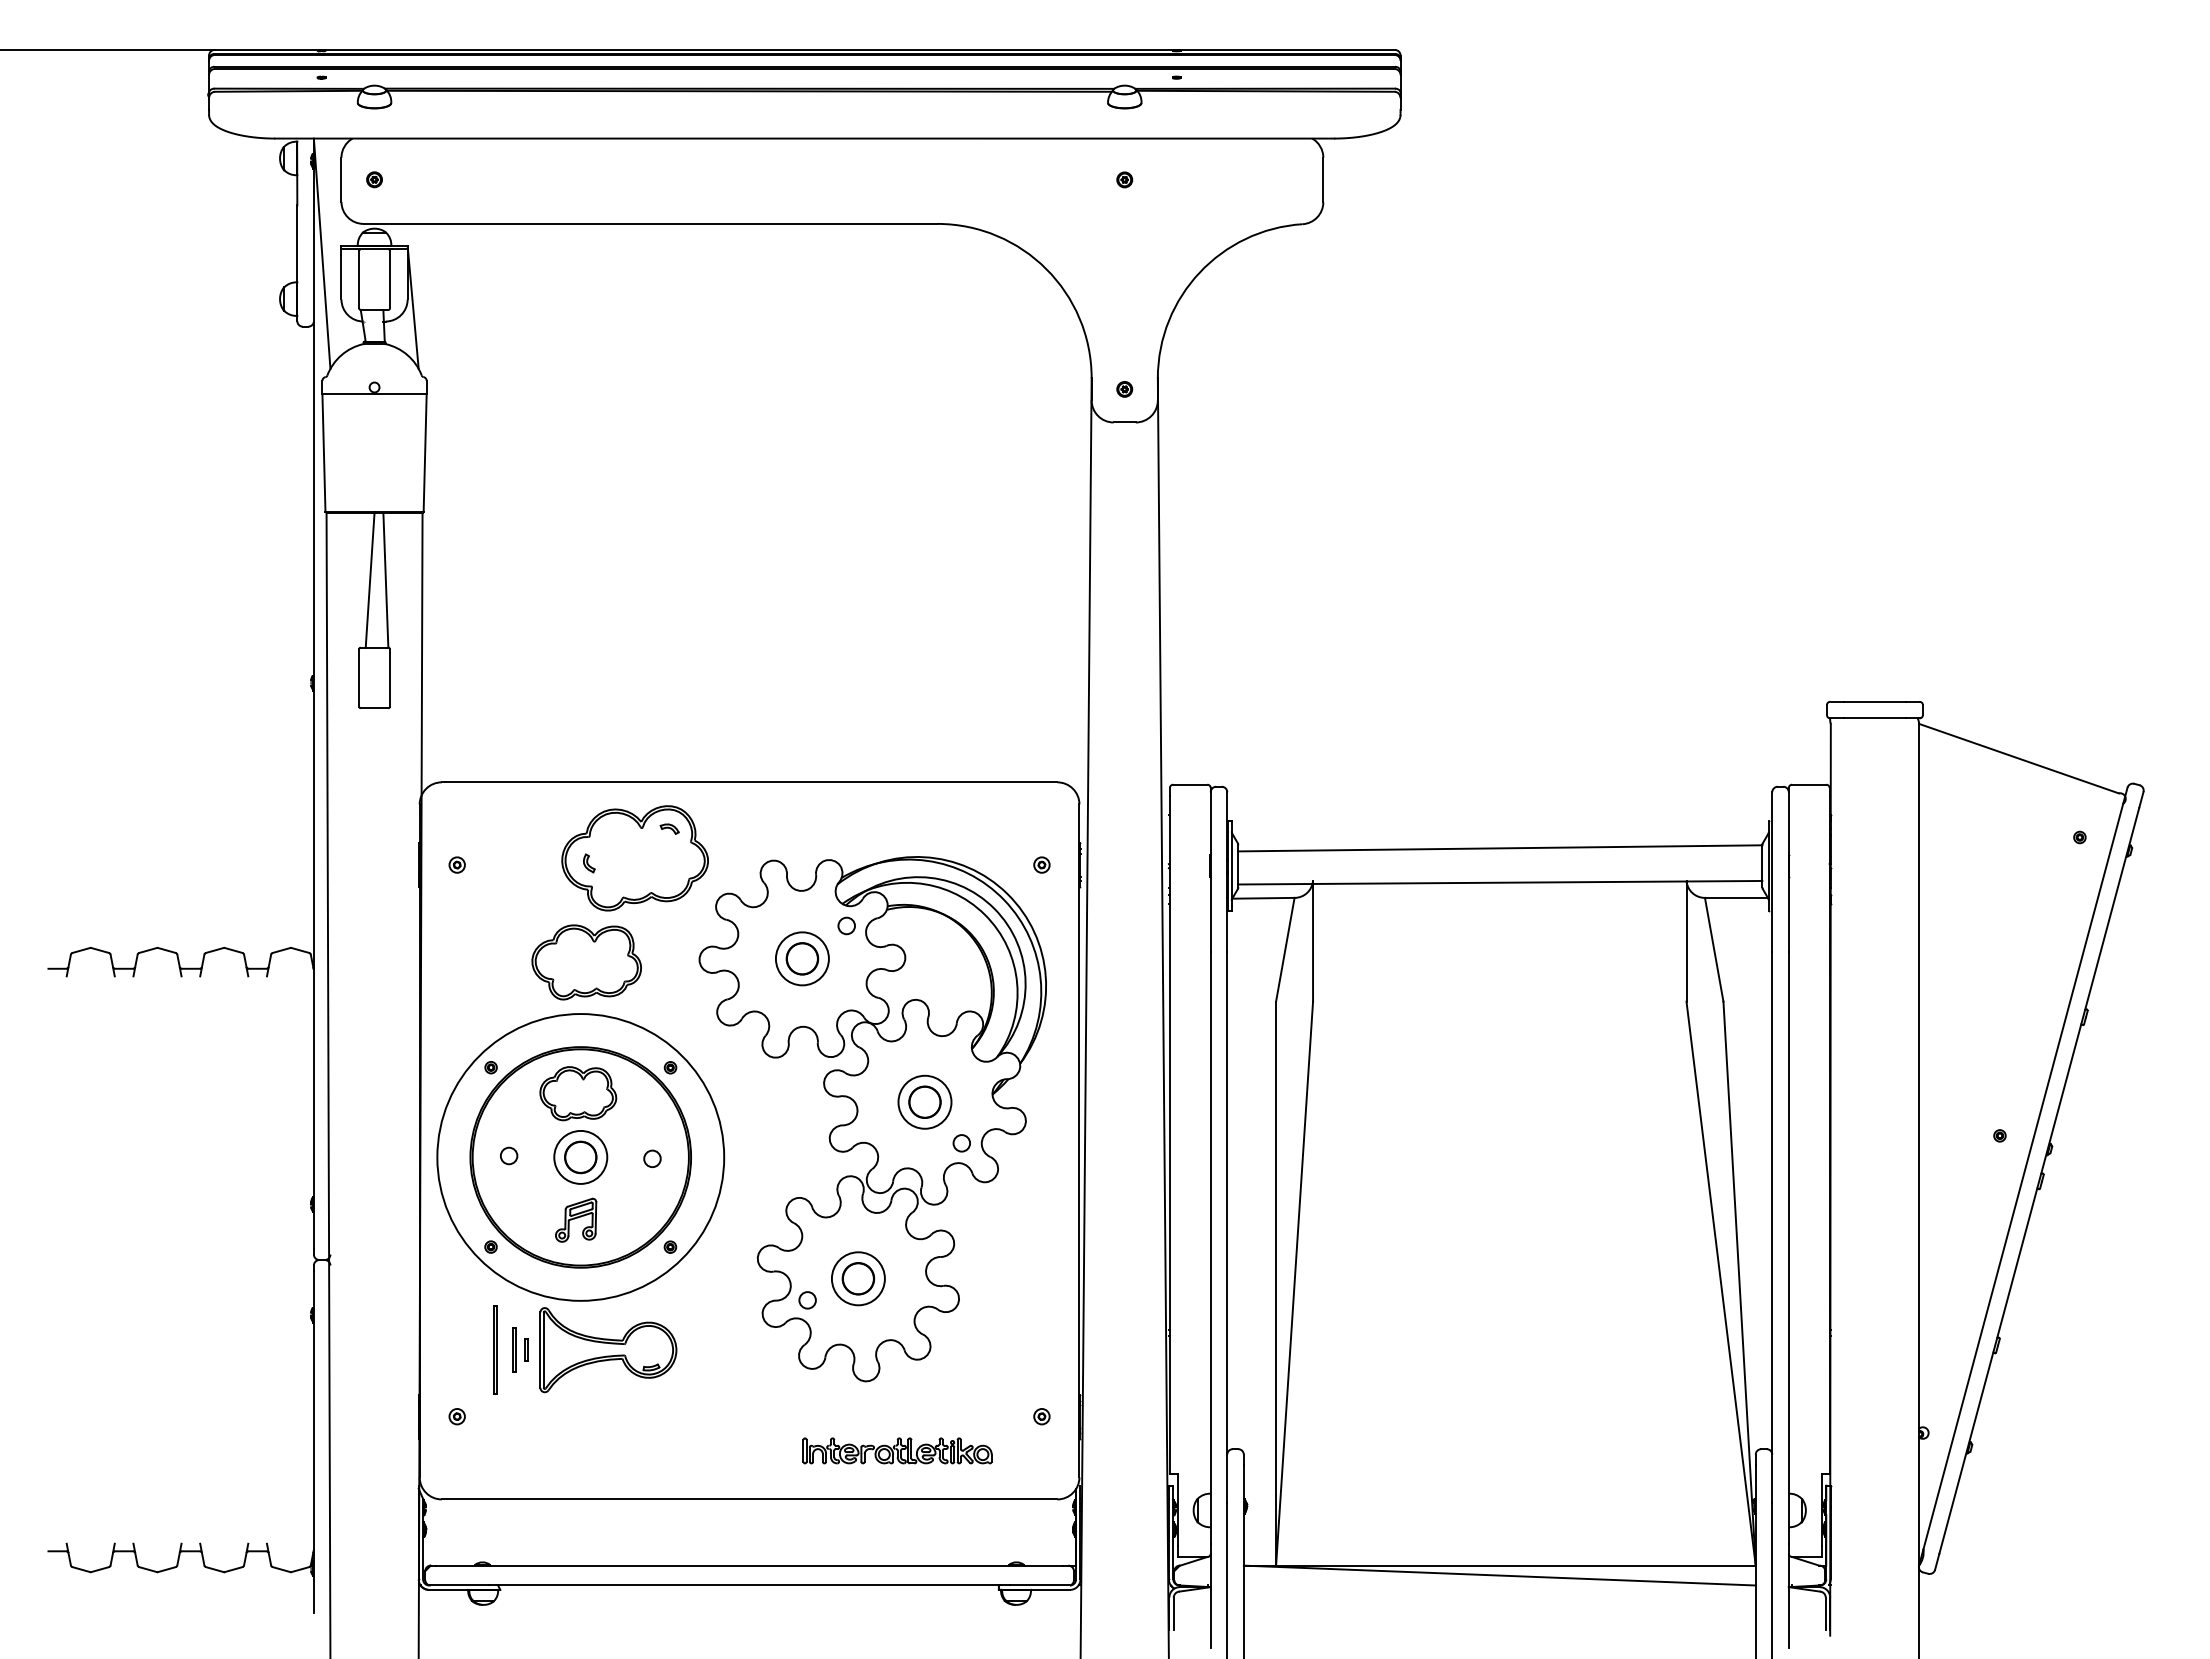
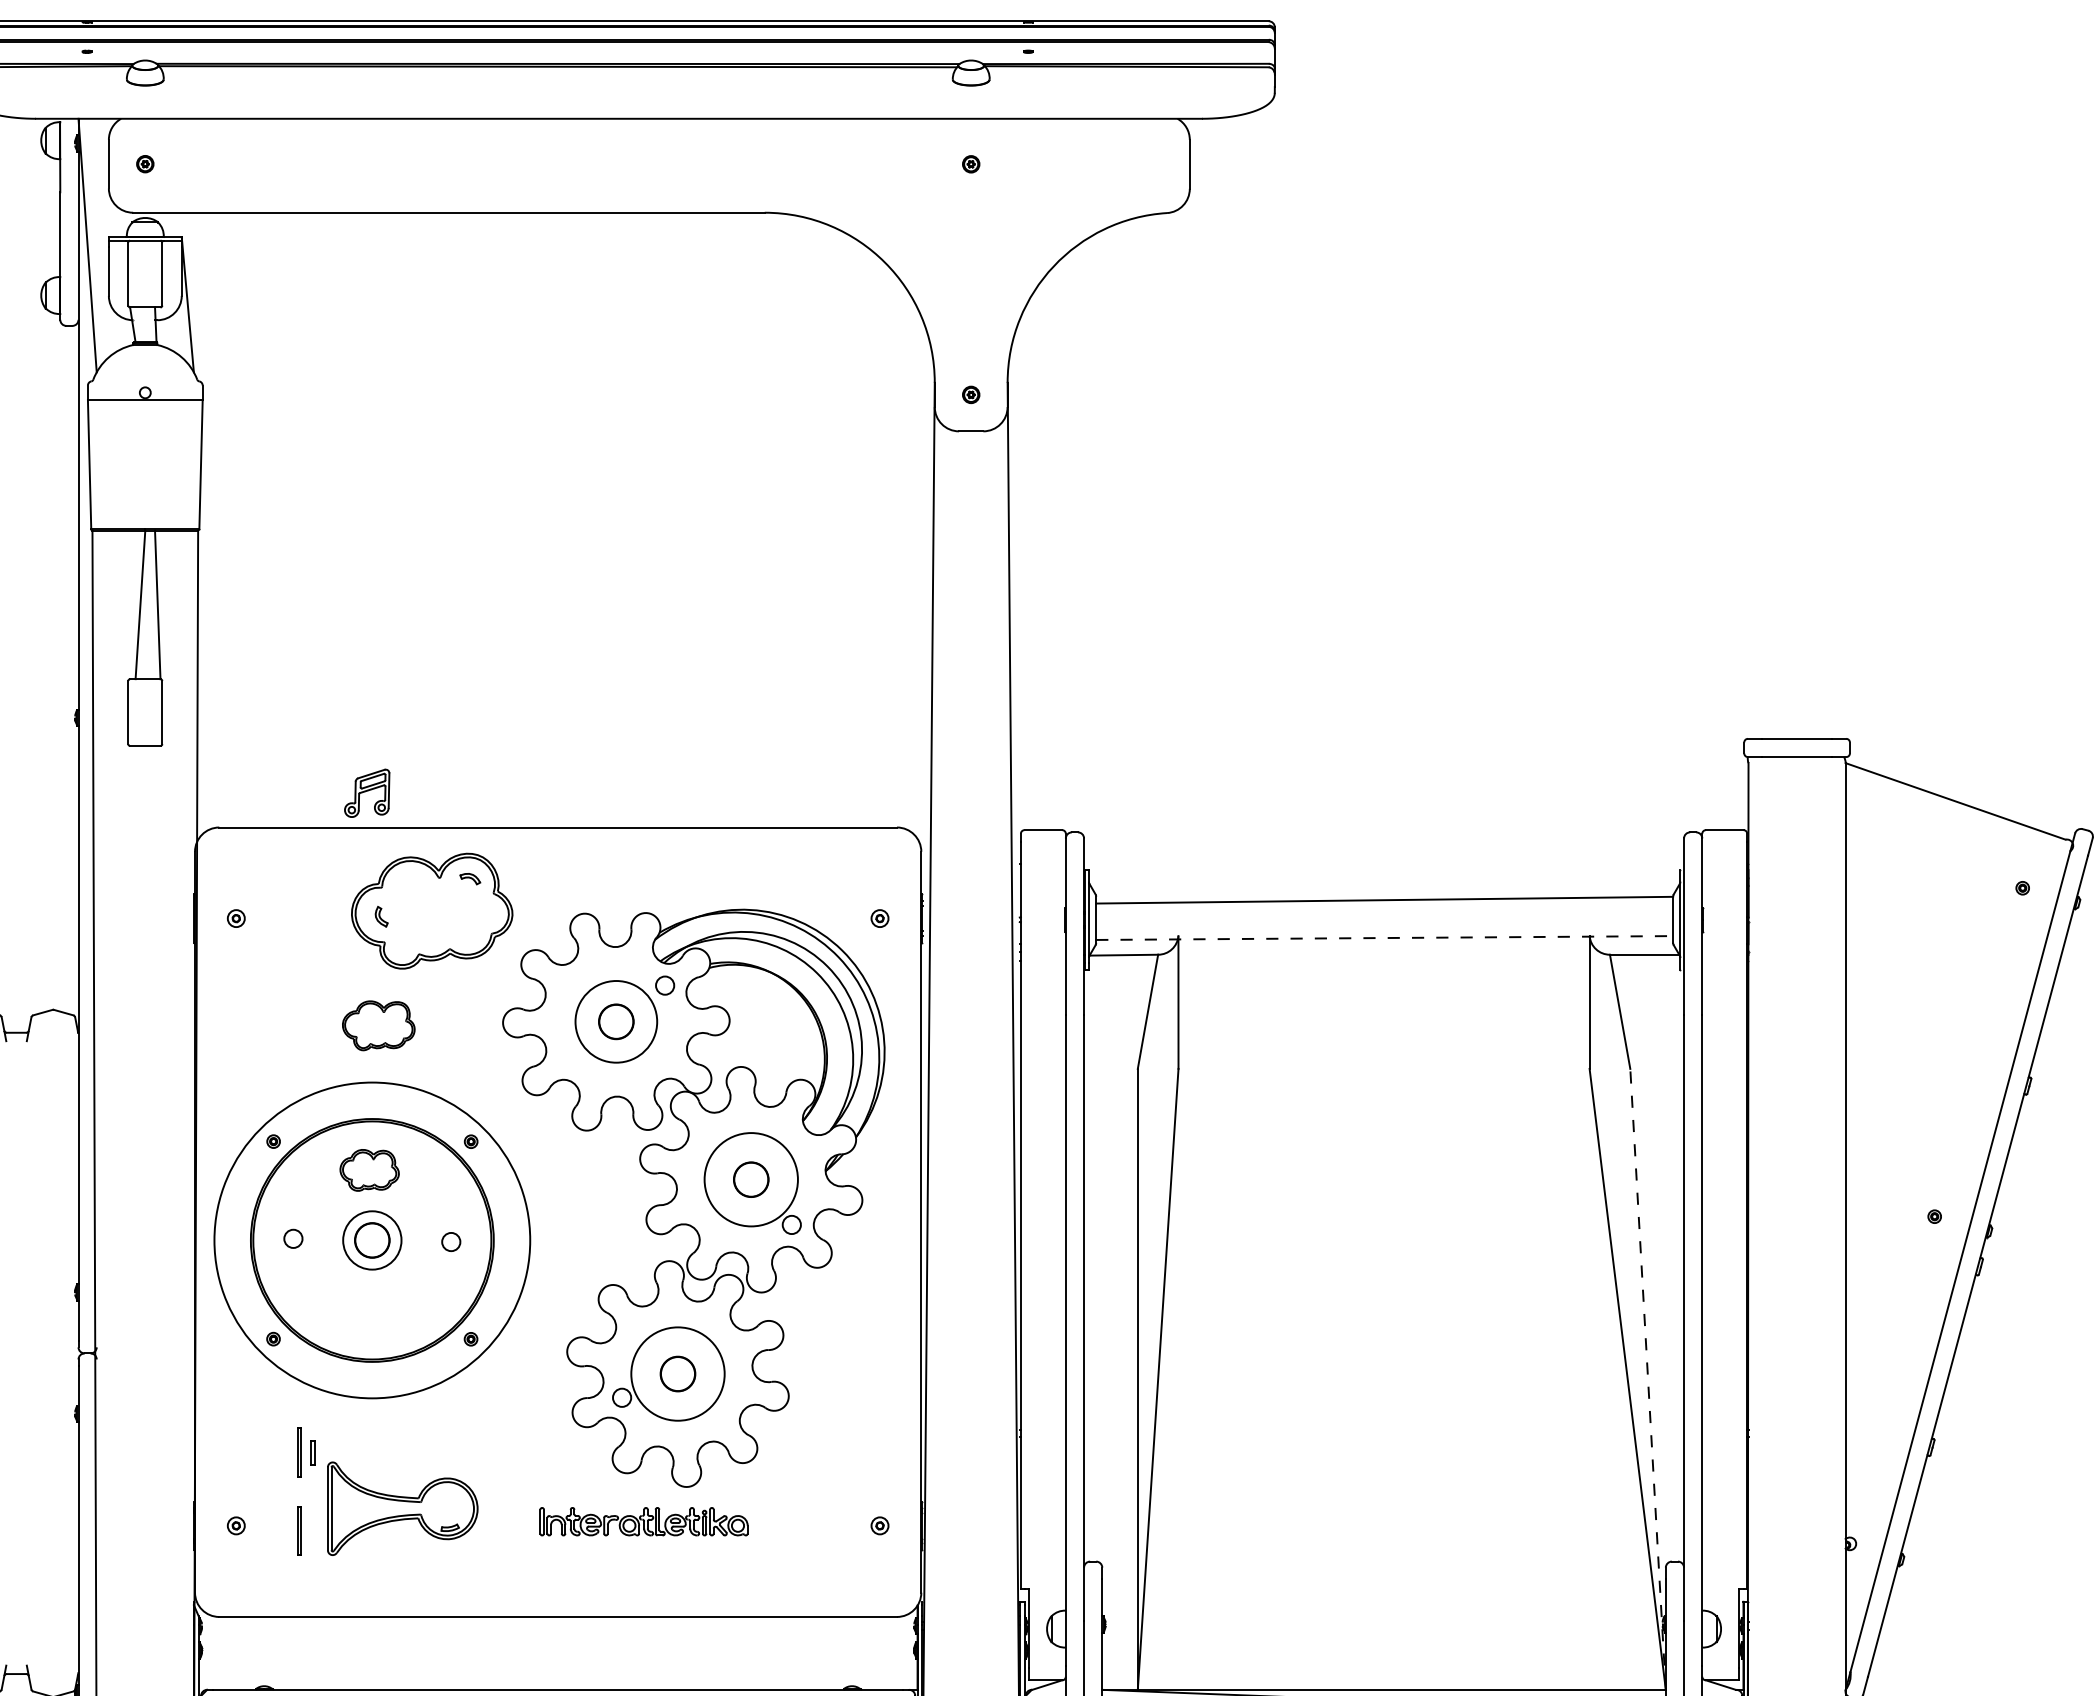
line: (1500, 882) -> (1384, 937), solid -> dashed
circle: (801, 958) -> (615, 1021), size x1.4
part: (586, 962) -> (378, 1025), size x0.6
part: (578, 1093) -> (369, 1170), size x0.7
circle: (924, 1101) -> (750, 1178), size x1.6
part: (576, 1219) -> (367, 792), moved
circle: (857, 1278) -> (676, 1373), size x1.6
line: (1739, 1283) -> (1647, 1379), solid -> dashed
line: (494, 1349) -> (277, 1451), removed
part: (608, 1350) -> (402, 1509), moved
line: (513, 1420) -> (298, 1530), added
part: (897, 1450) -> (643, 1521), moved

